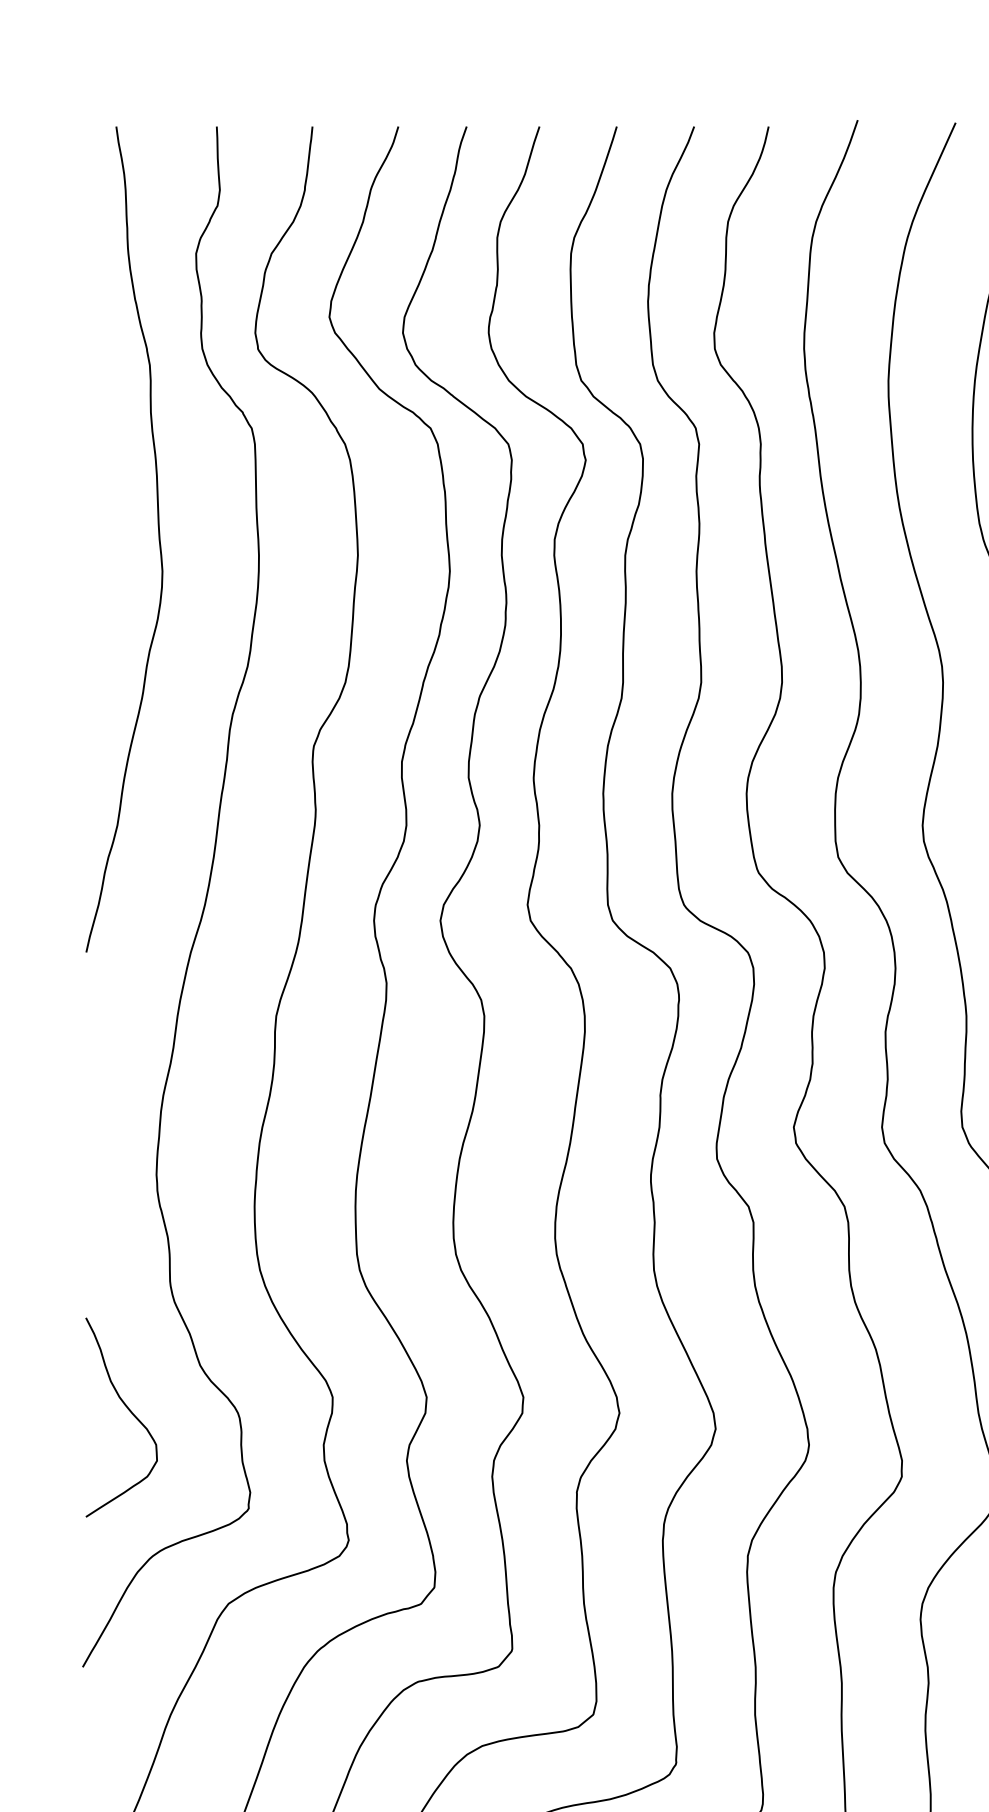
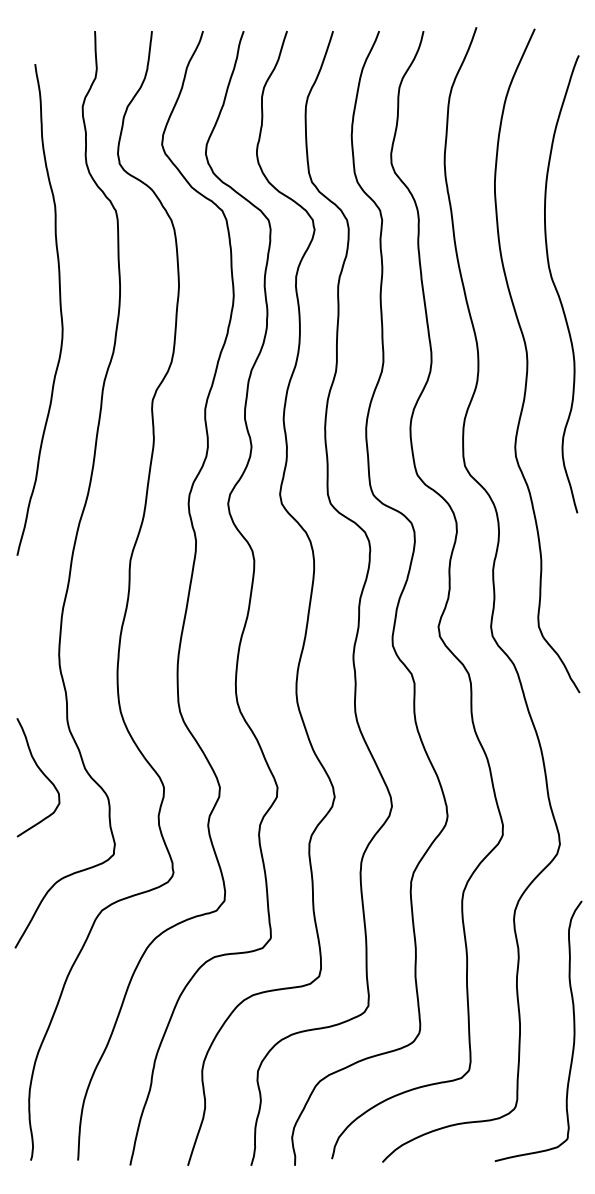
curve: (157, 535) -> (59, 307), moved
curve: (128, 1412) -> (42, 774), moved

